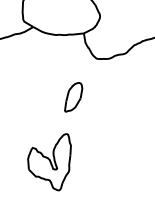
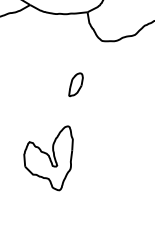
part: (73, 97) -> (75, 84), size x0.7

